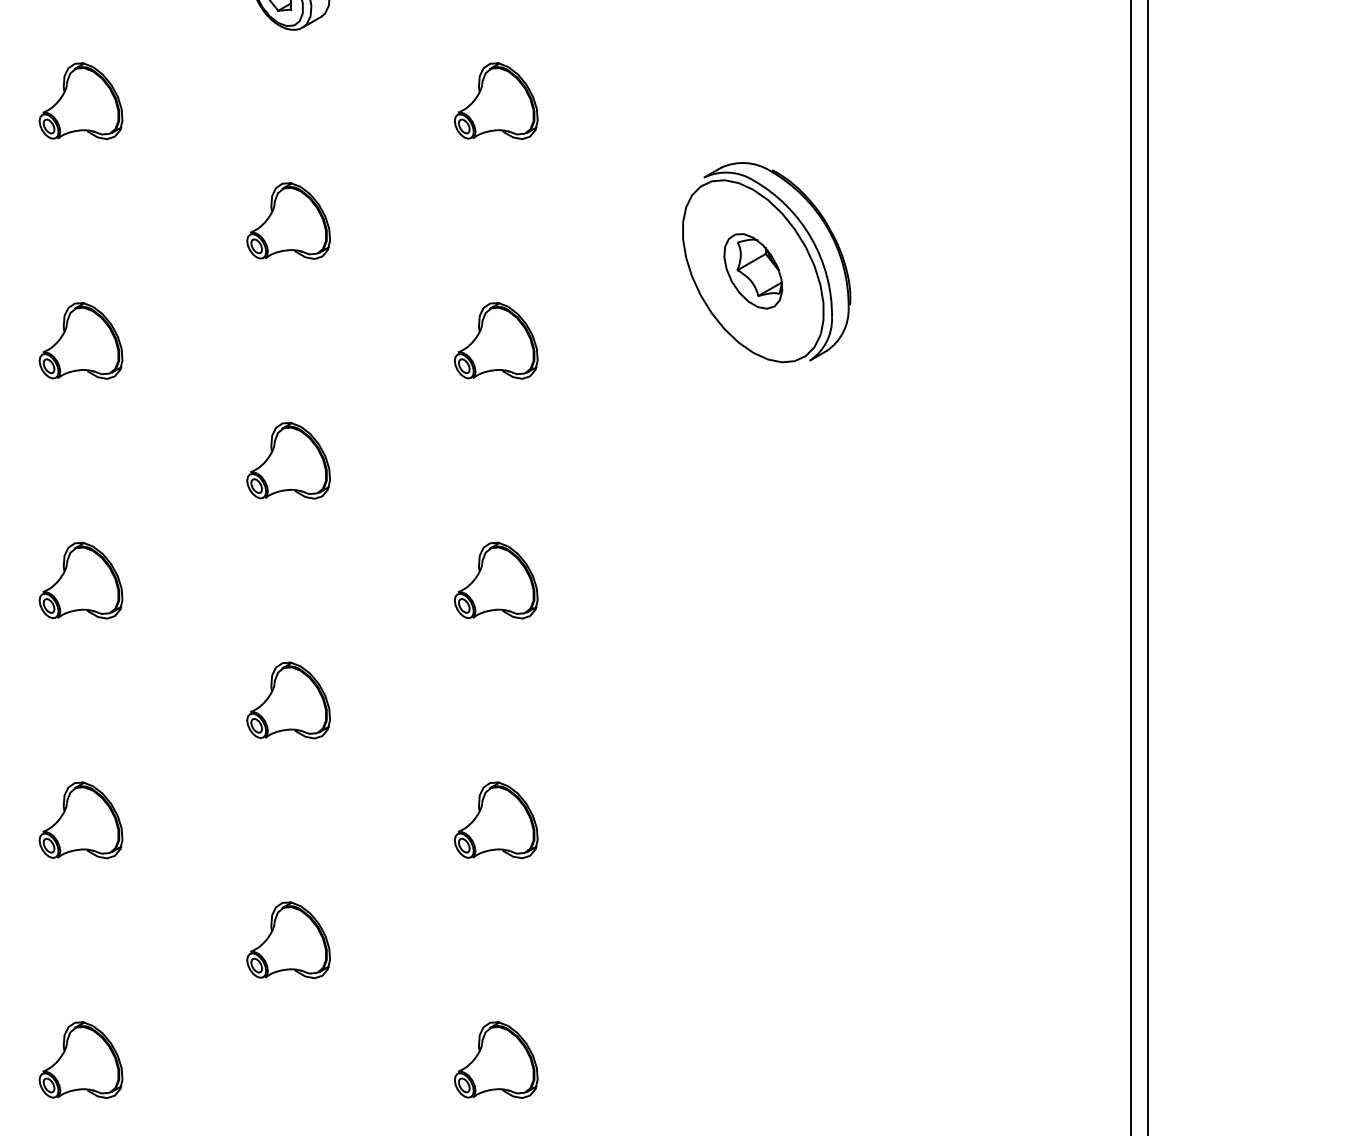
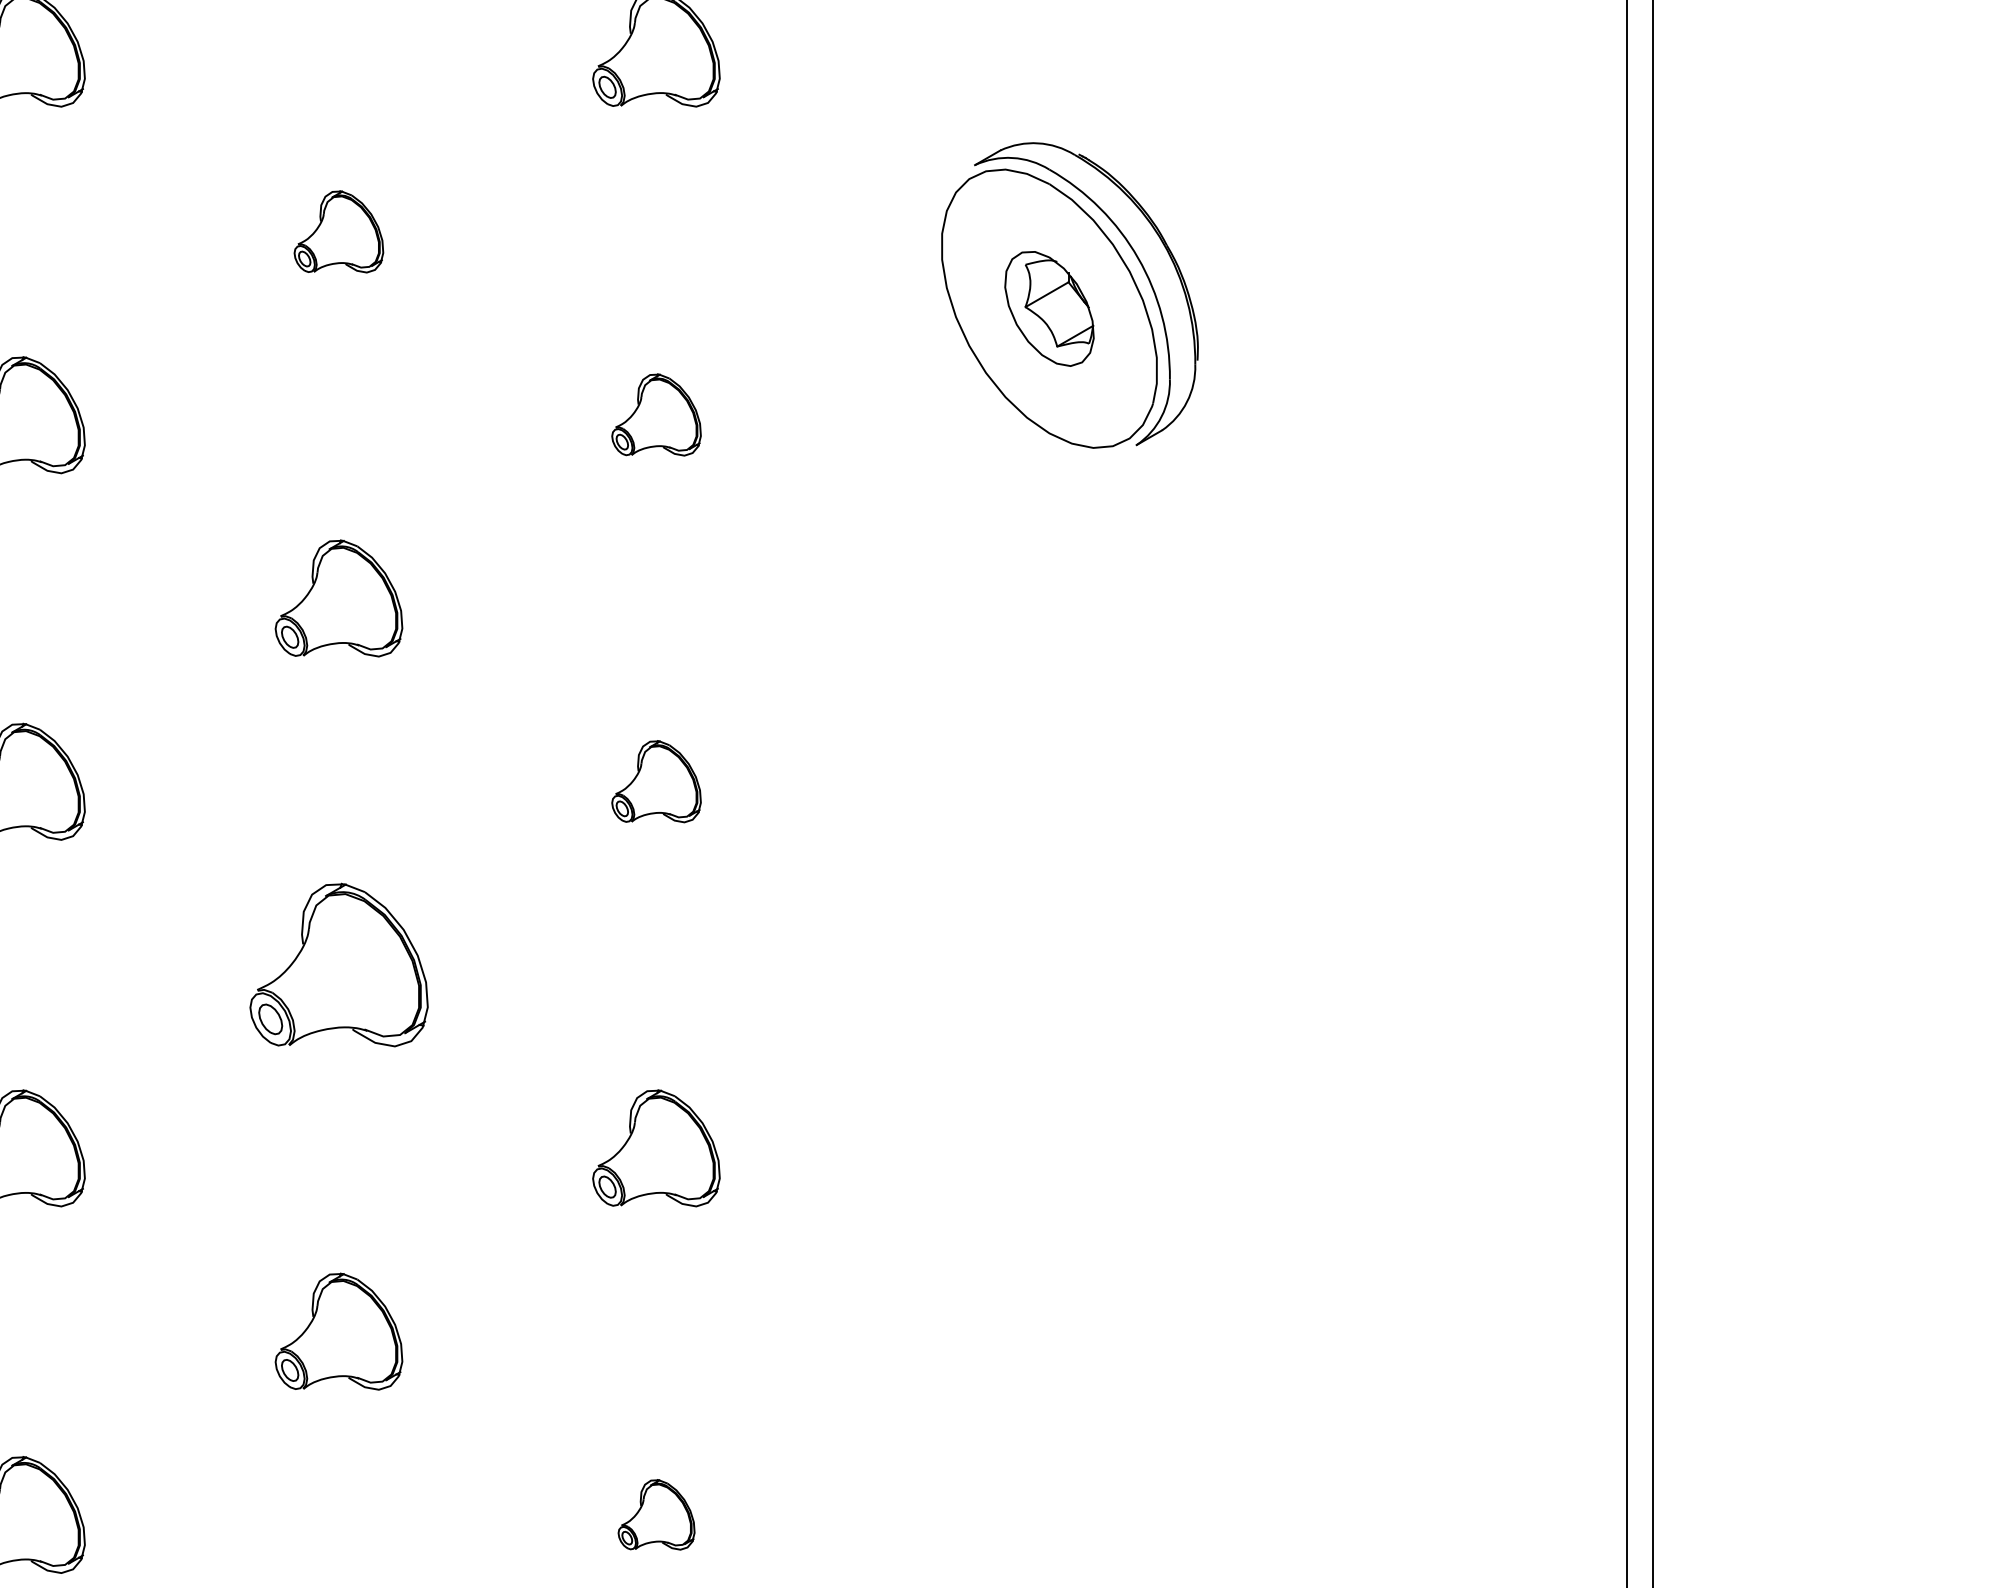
part: (288, 220) -> (338, 231), size x0.7
part: (496, 340) -> (656, 414), size x0.7
part: (496, 580) -> (656, 781), size x0.7
part: (288, 700) -> (338, 965), size x1.4
part: (496, 1059) -> (656, 1514), size x0.6

